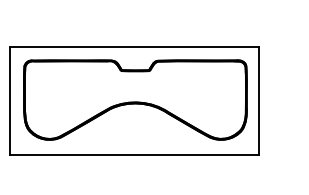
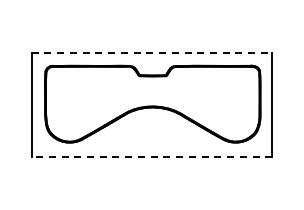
line: (135, 47) -> (152, 53), solid -> dashed
line: (134, 154) -> (151, 156), solid -> dashed

